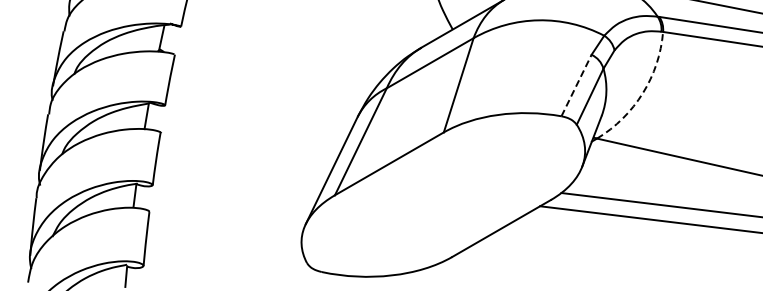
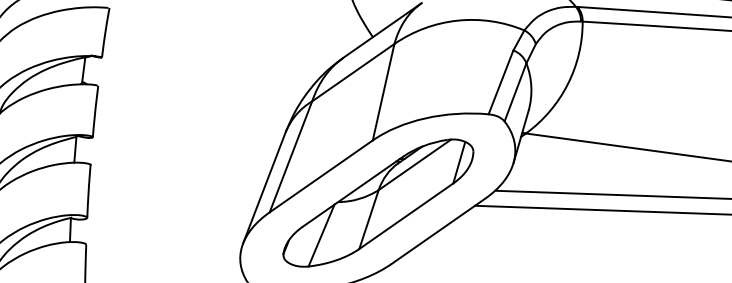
line: (576, 85) -> (500, 82), dashed -> solid
arc: (642, 93) -> (567, 84), dashed -> solid
part: (443, 195) -> (377, 203), added

